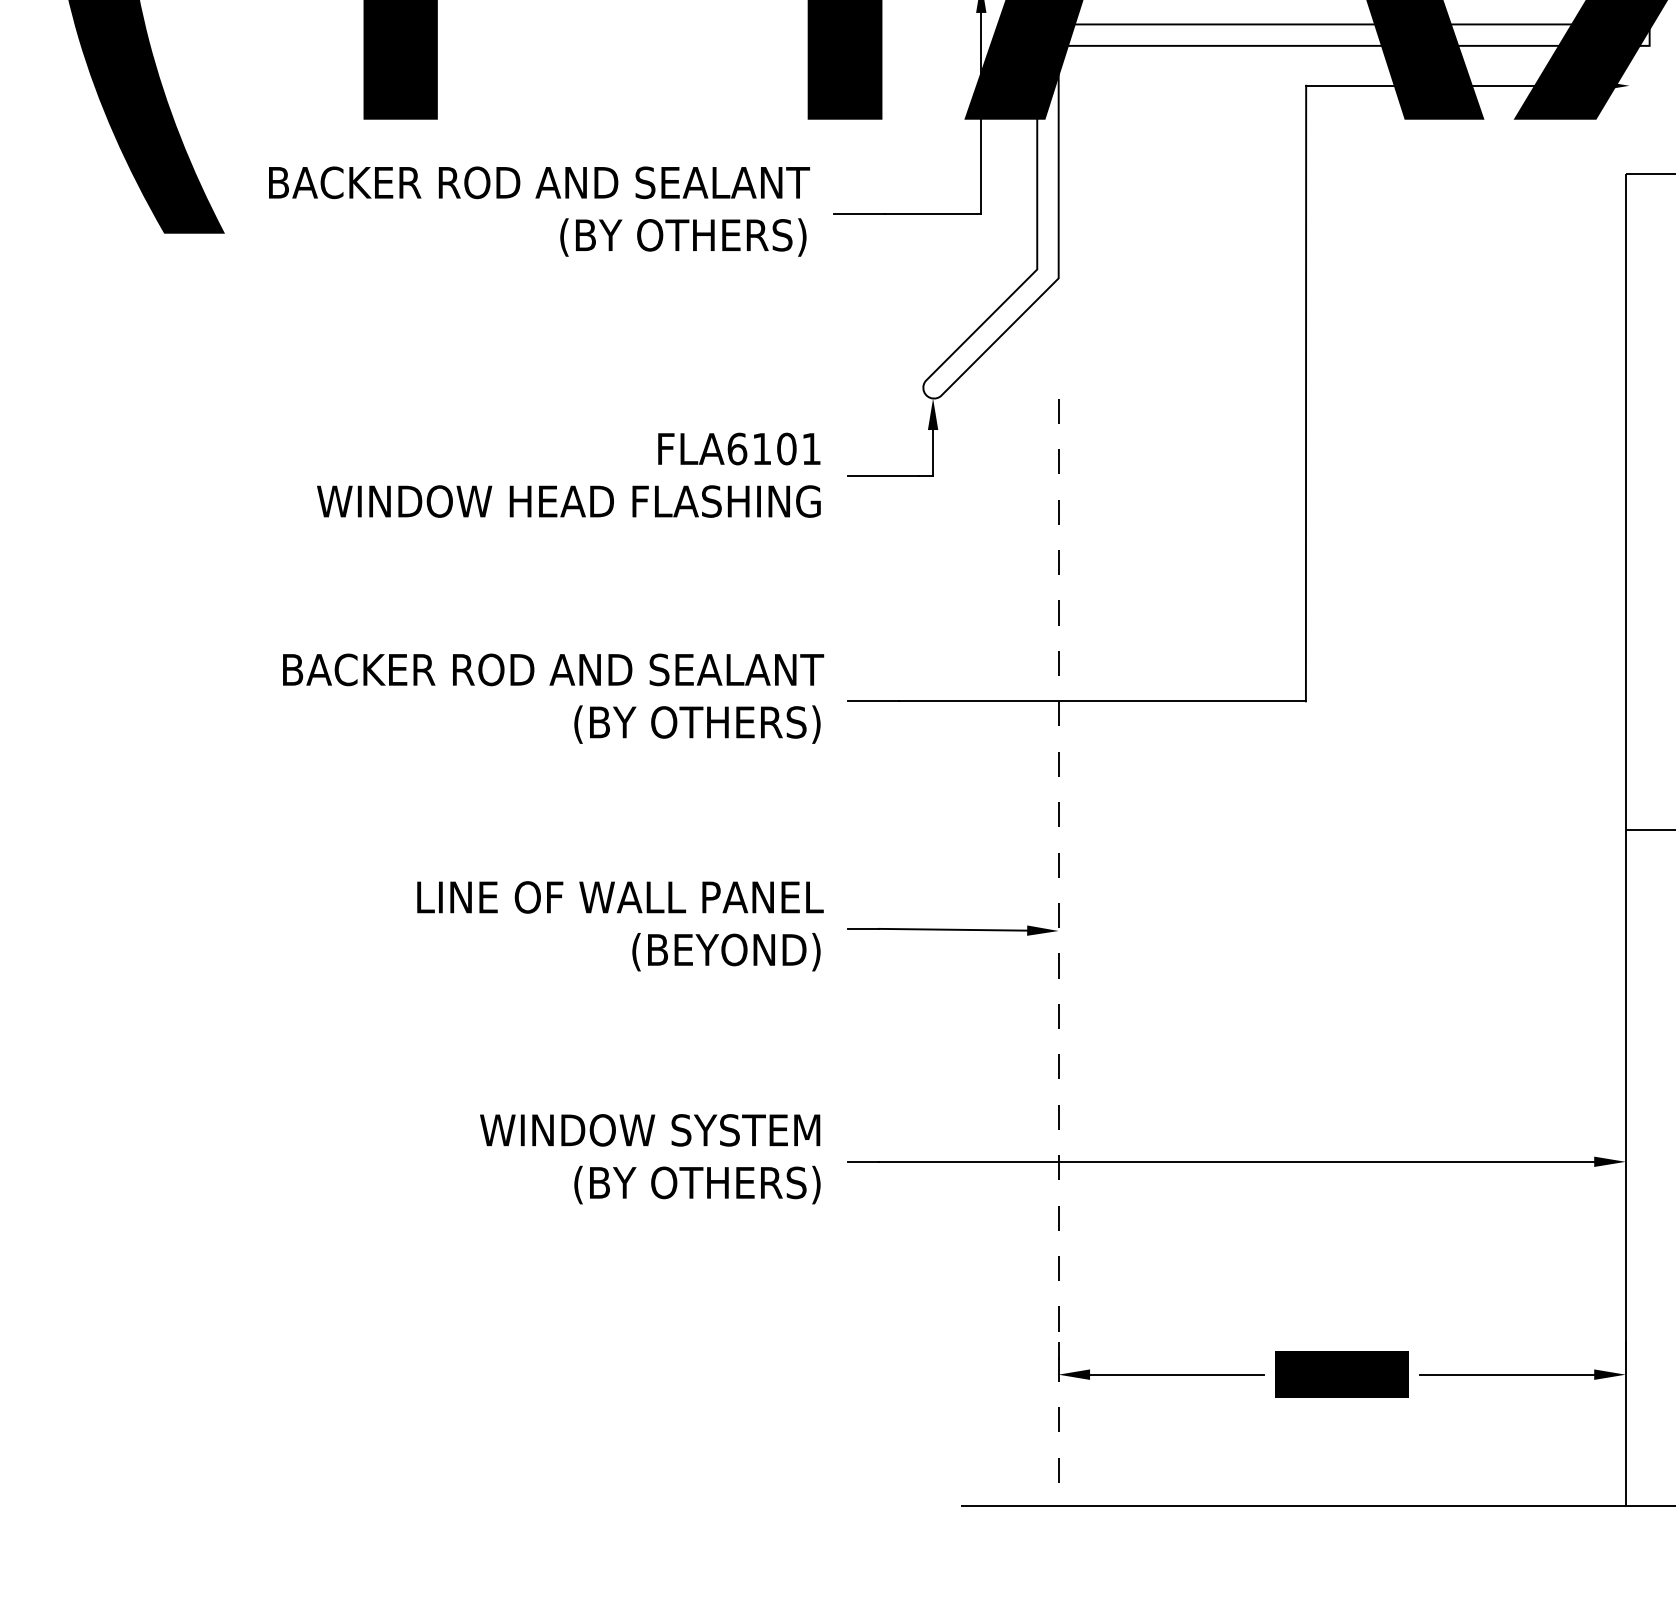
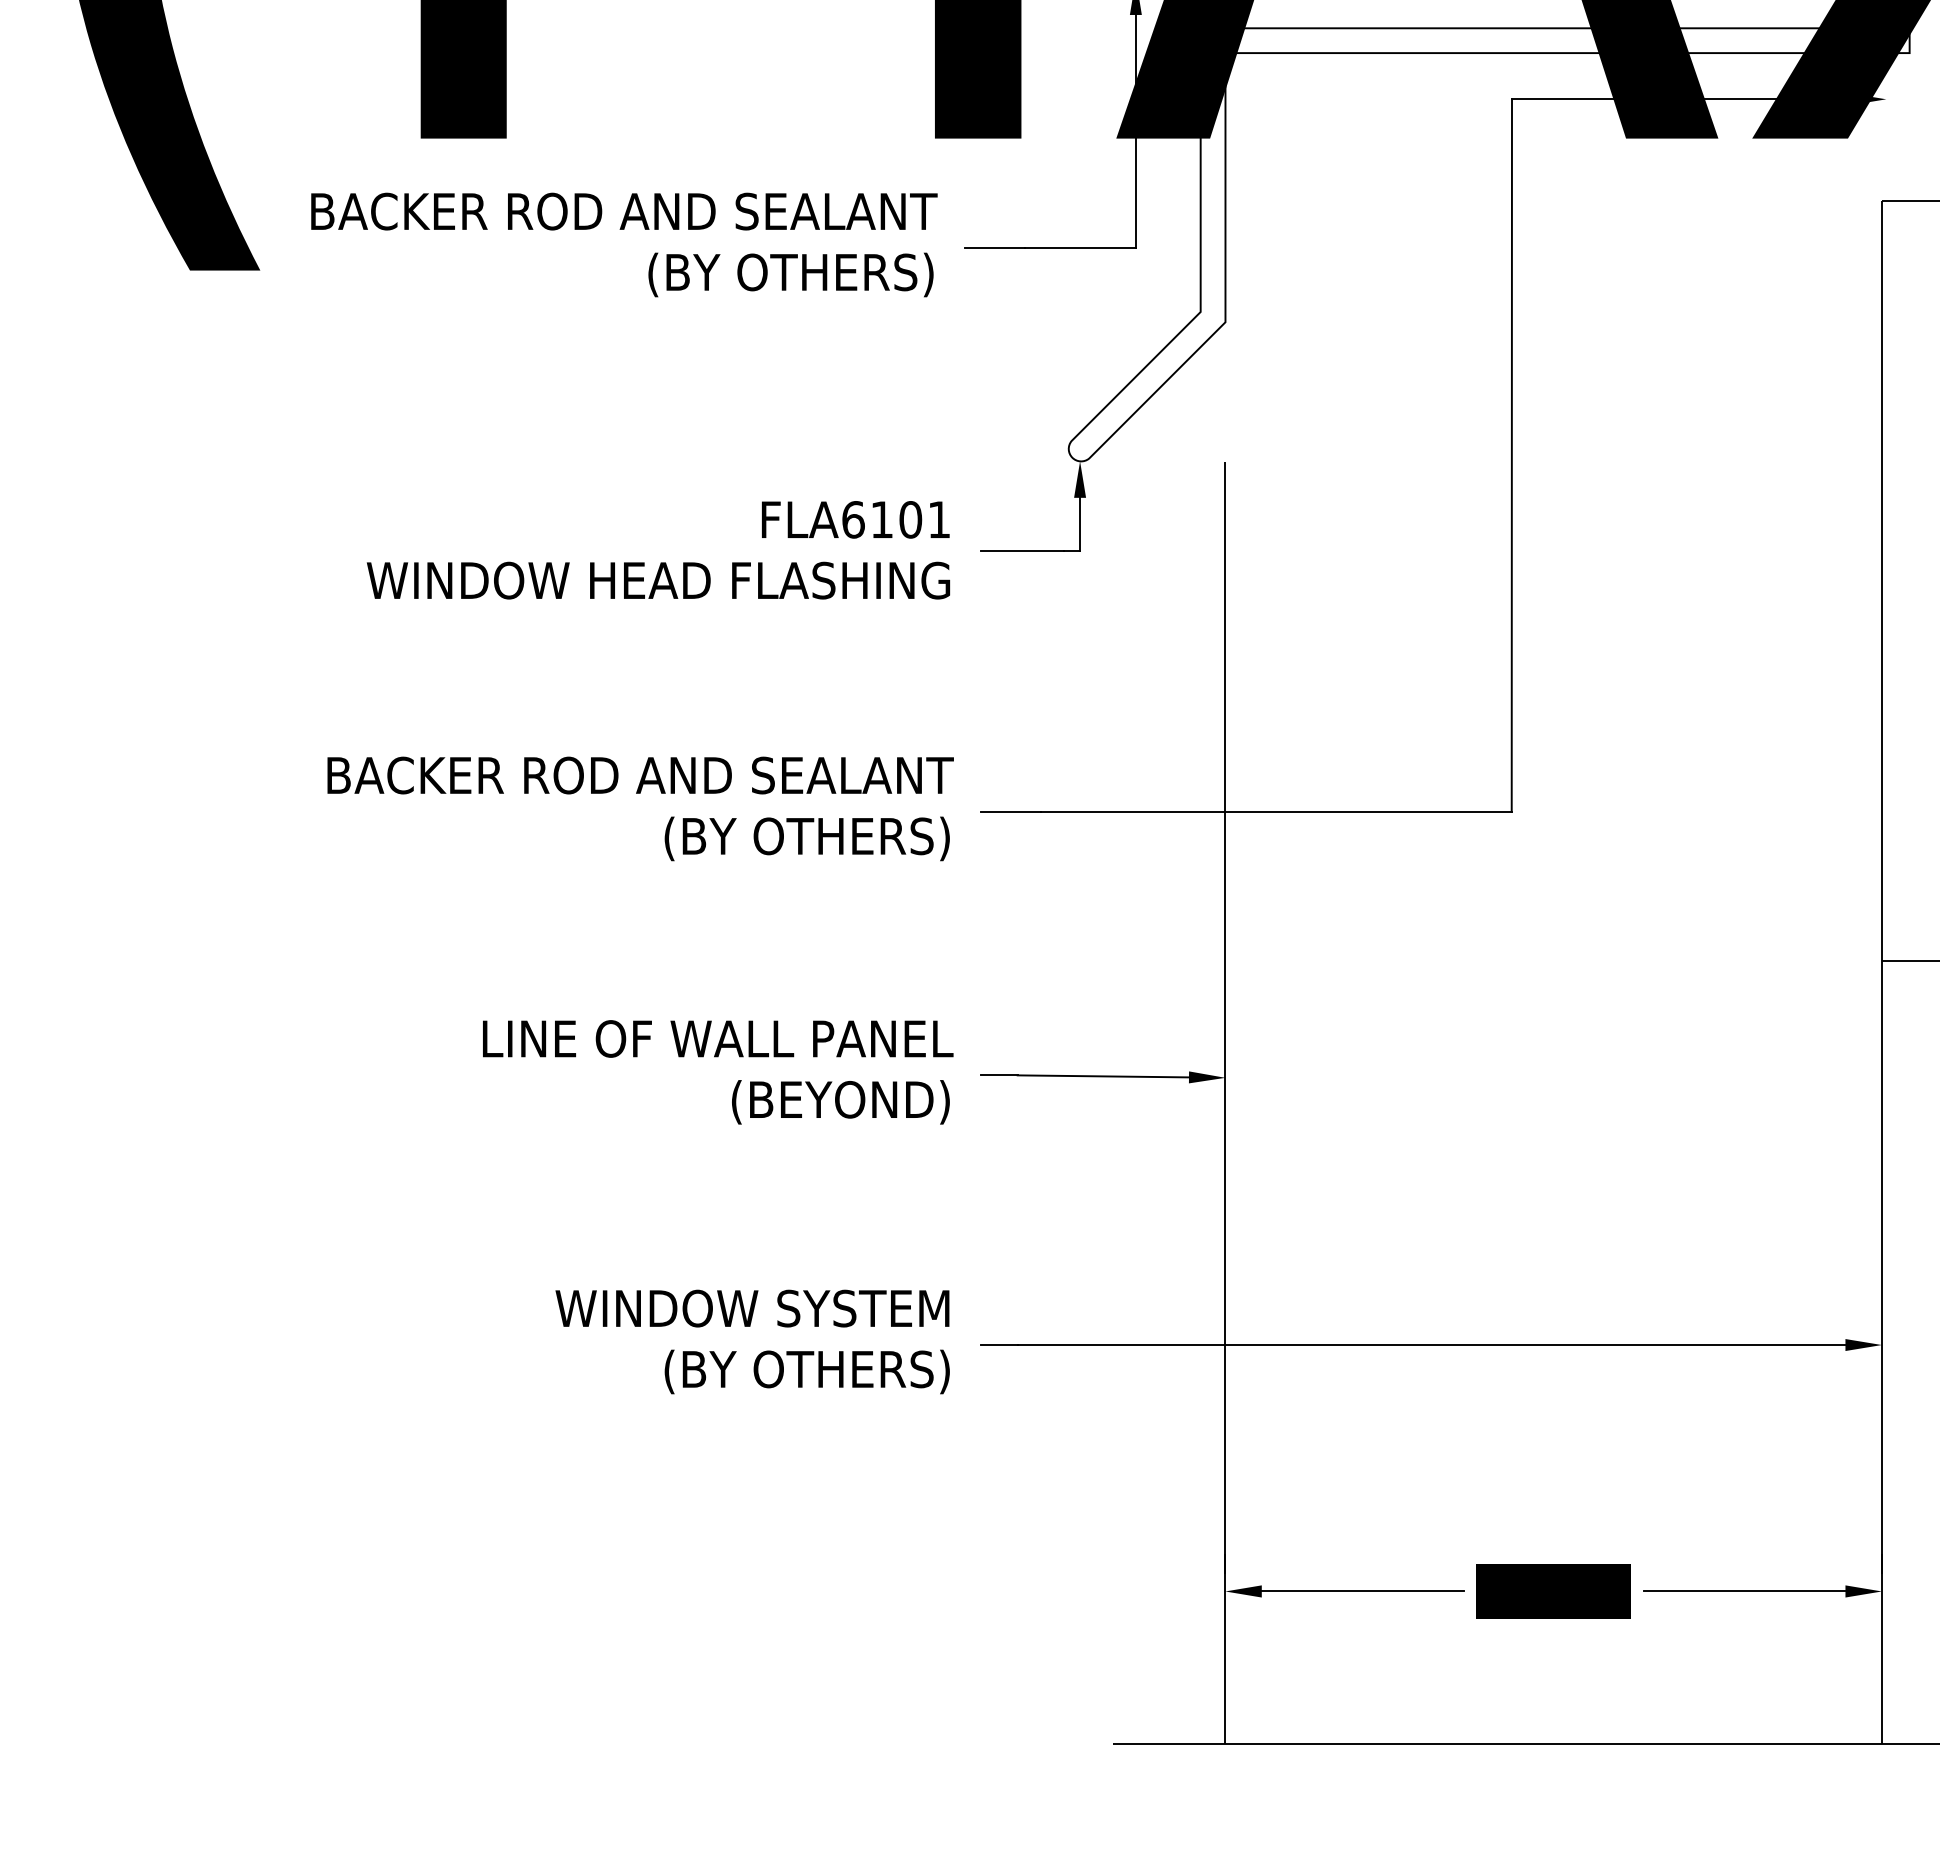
line: (1058, 952) -> (1225, 1102), dashed -> solid

